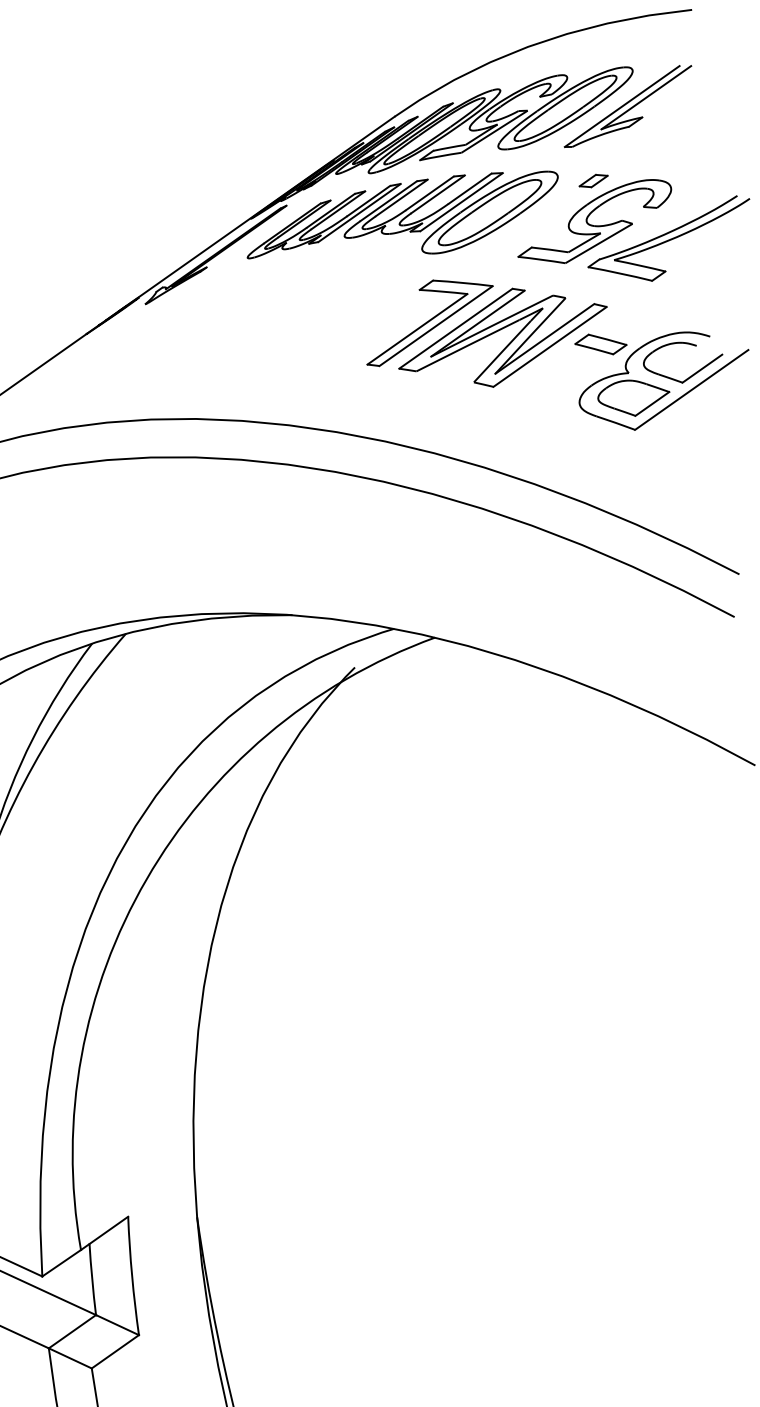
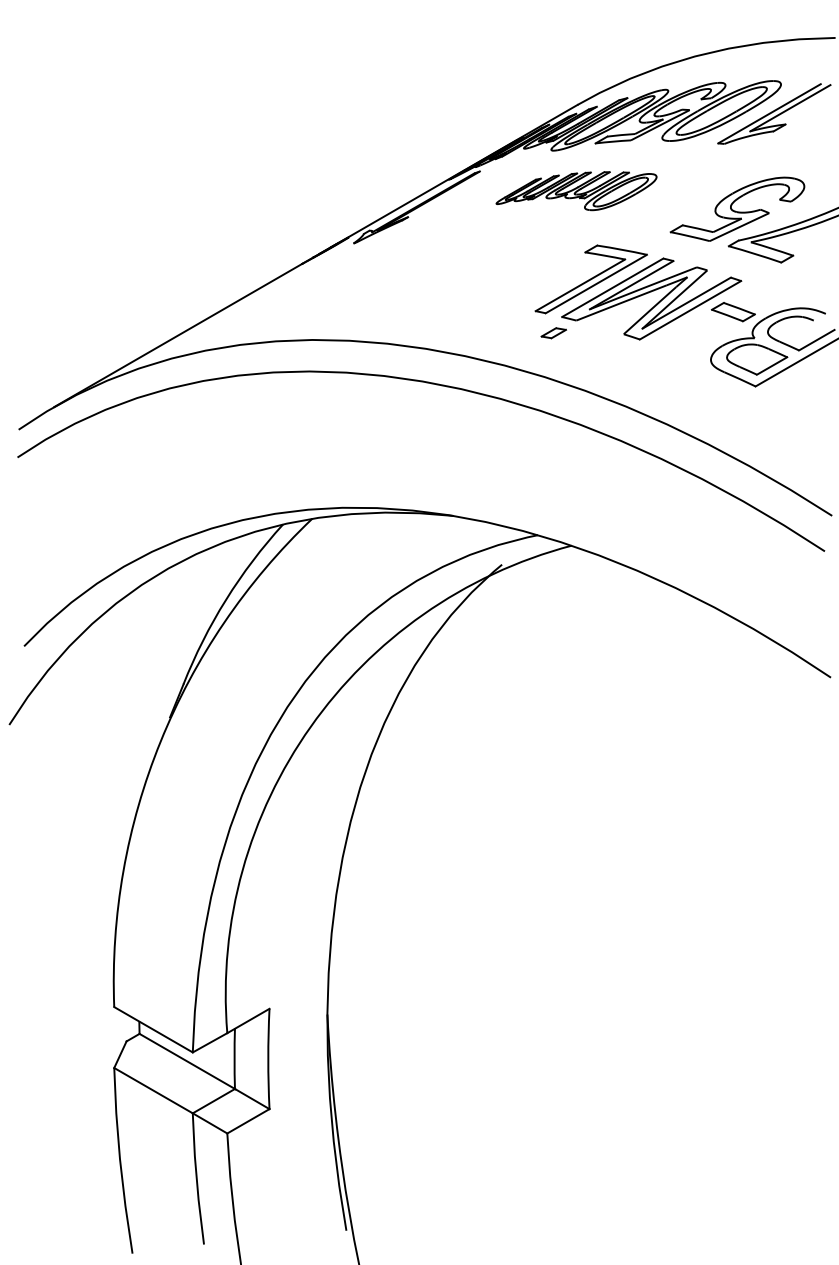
part: (593, 181) -> (553, 333), moved
part: (402, 217) -> (576, 190), size x0.6

